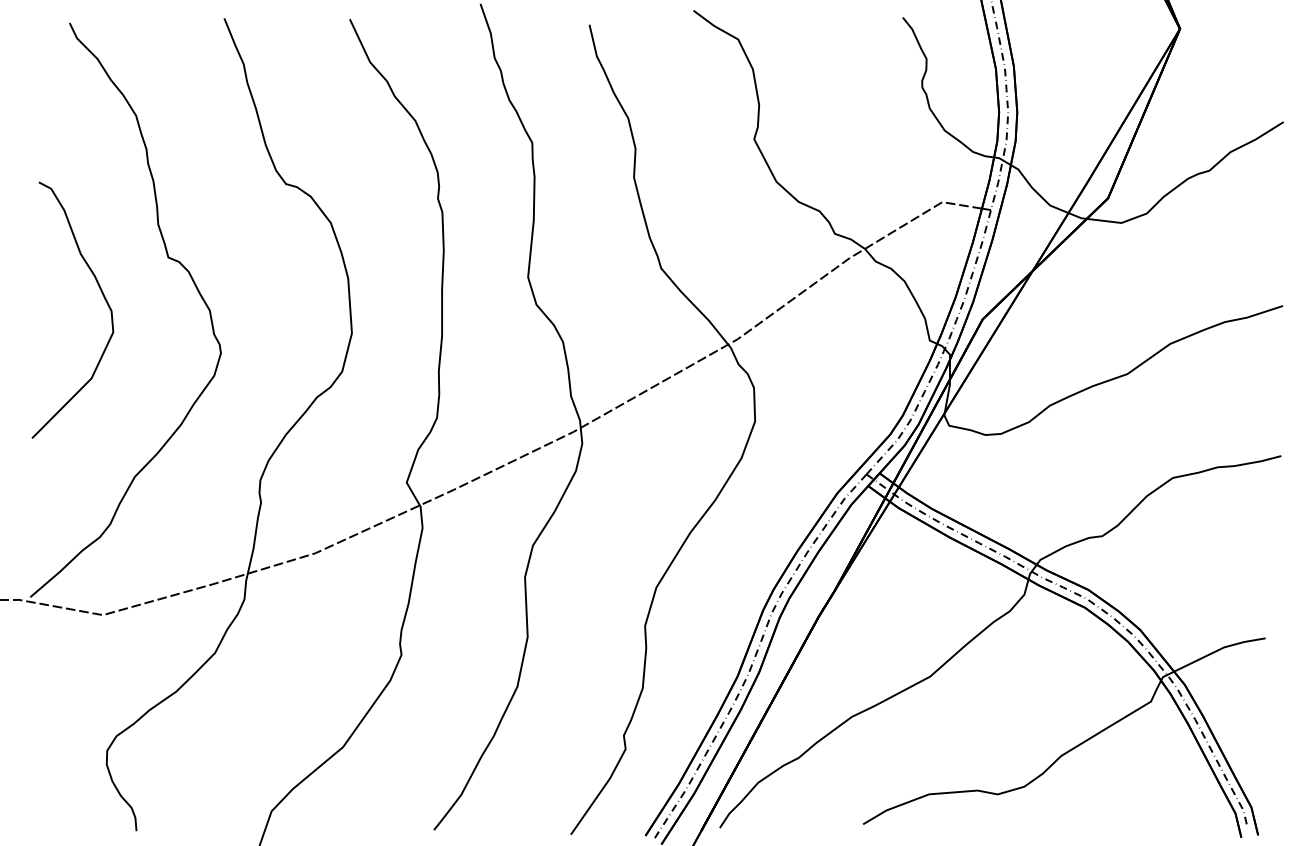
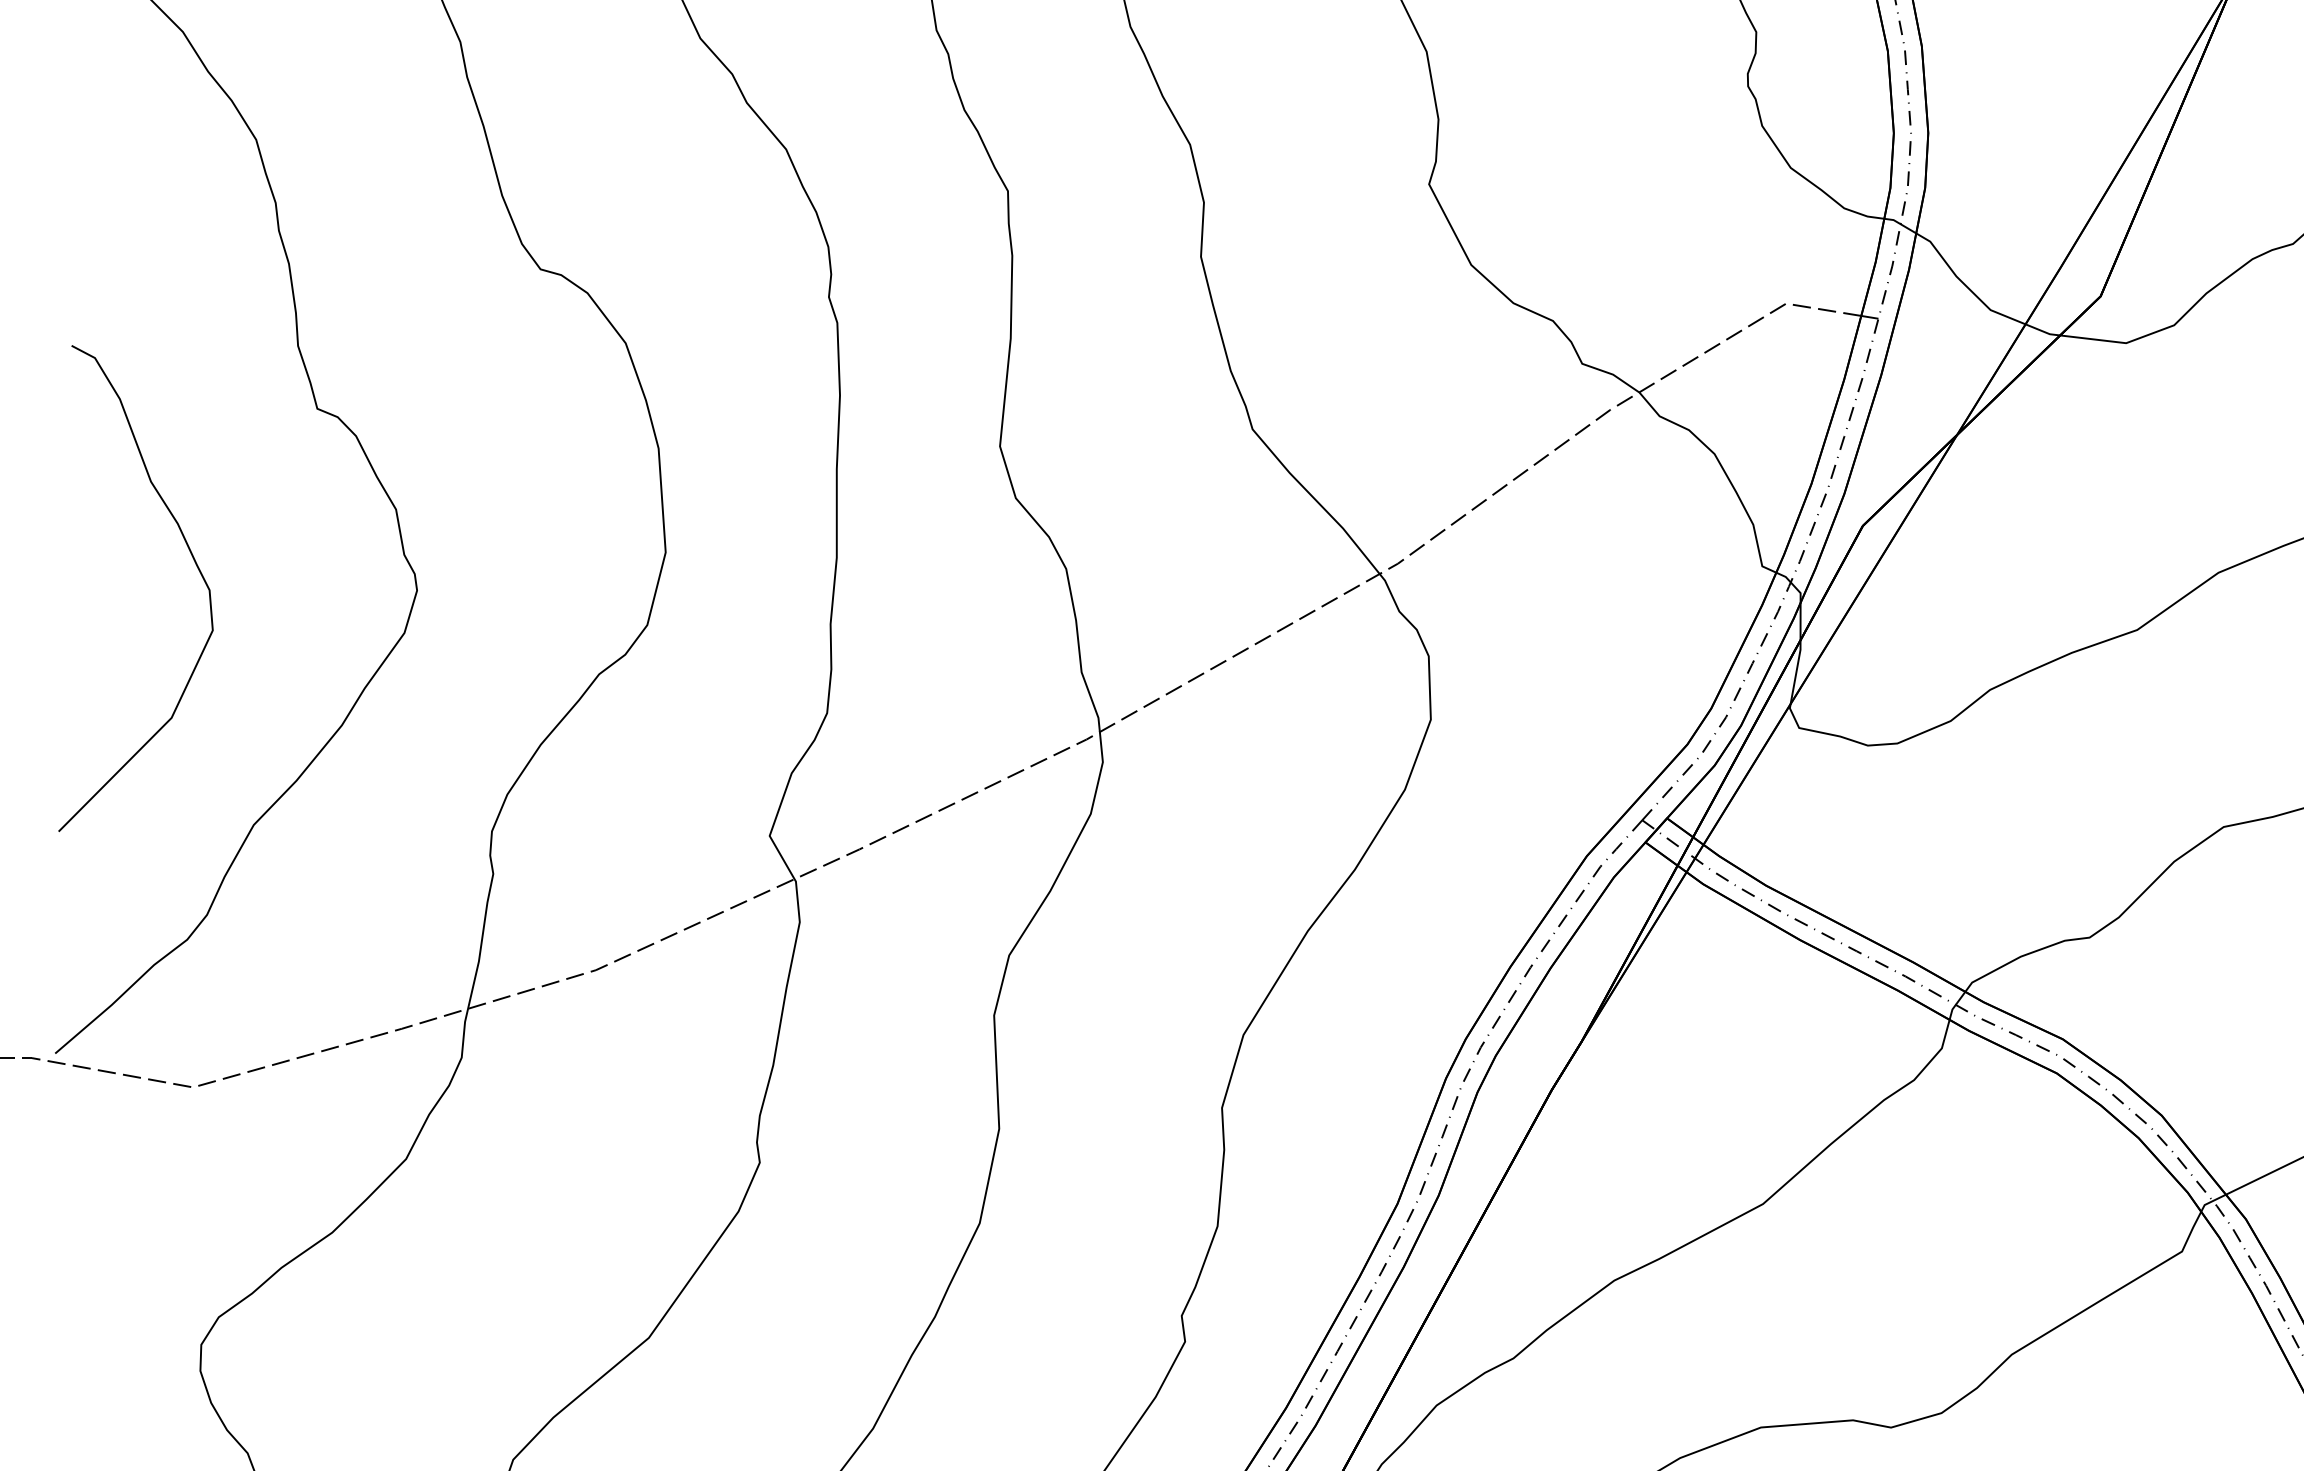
curve: (102, 295) -> (192, 560), moved

